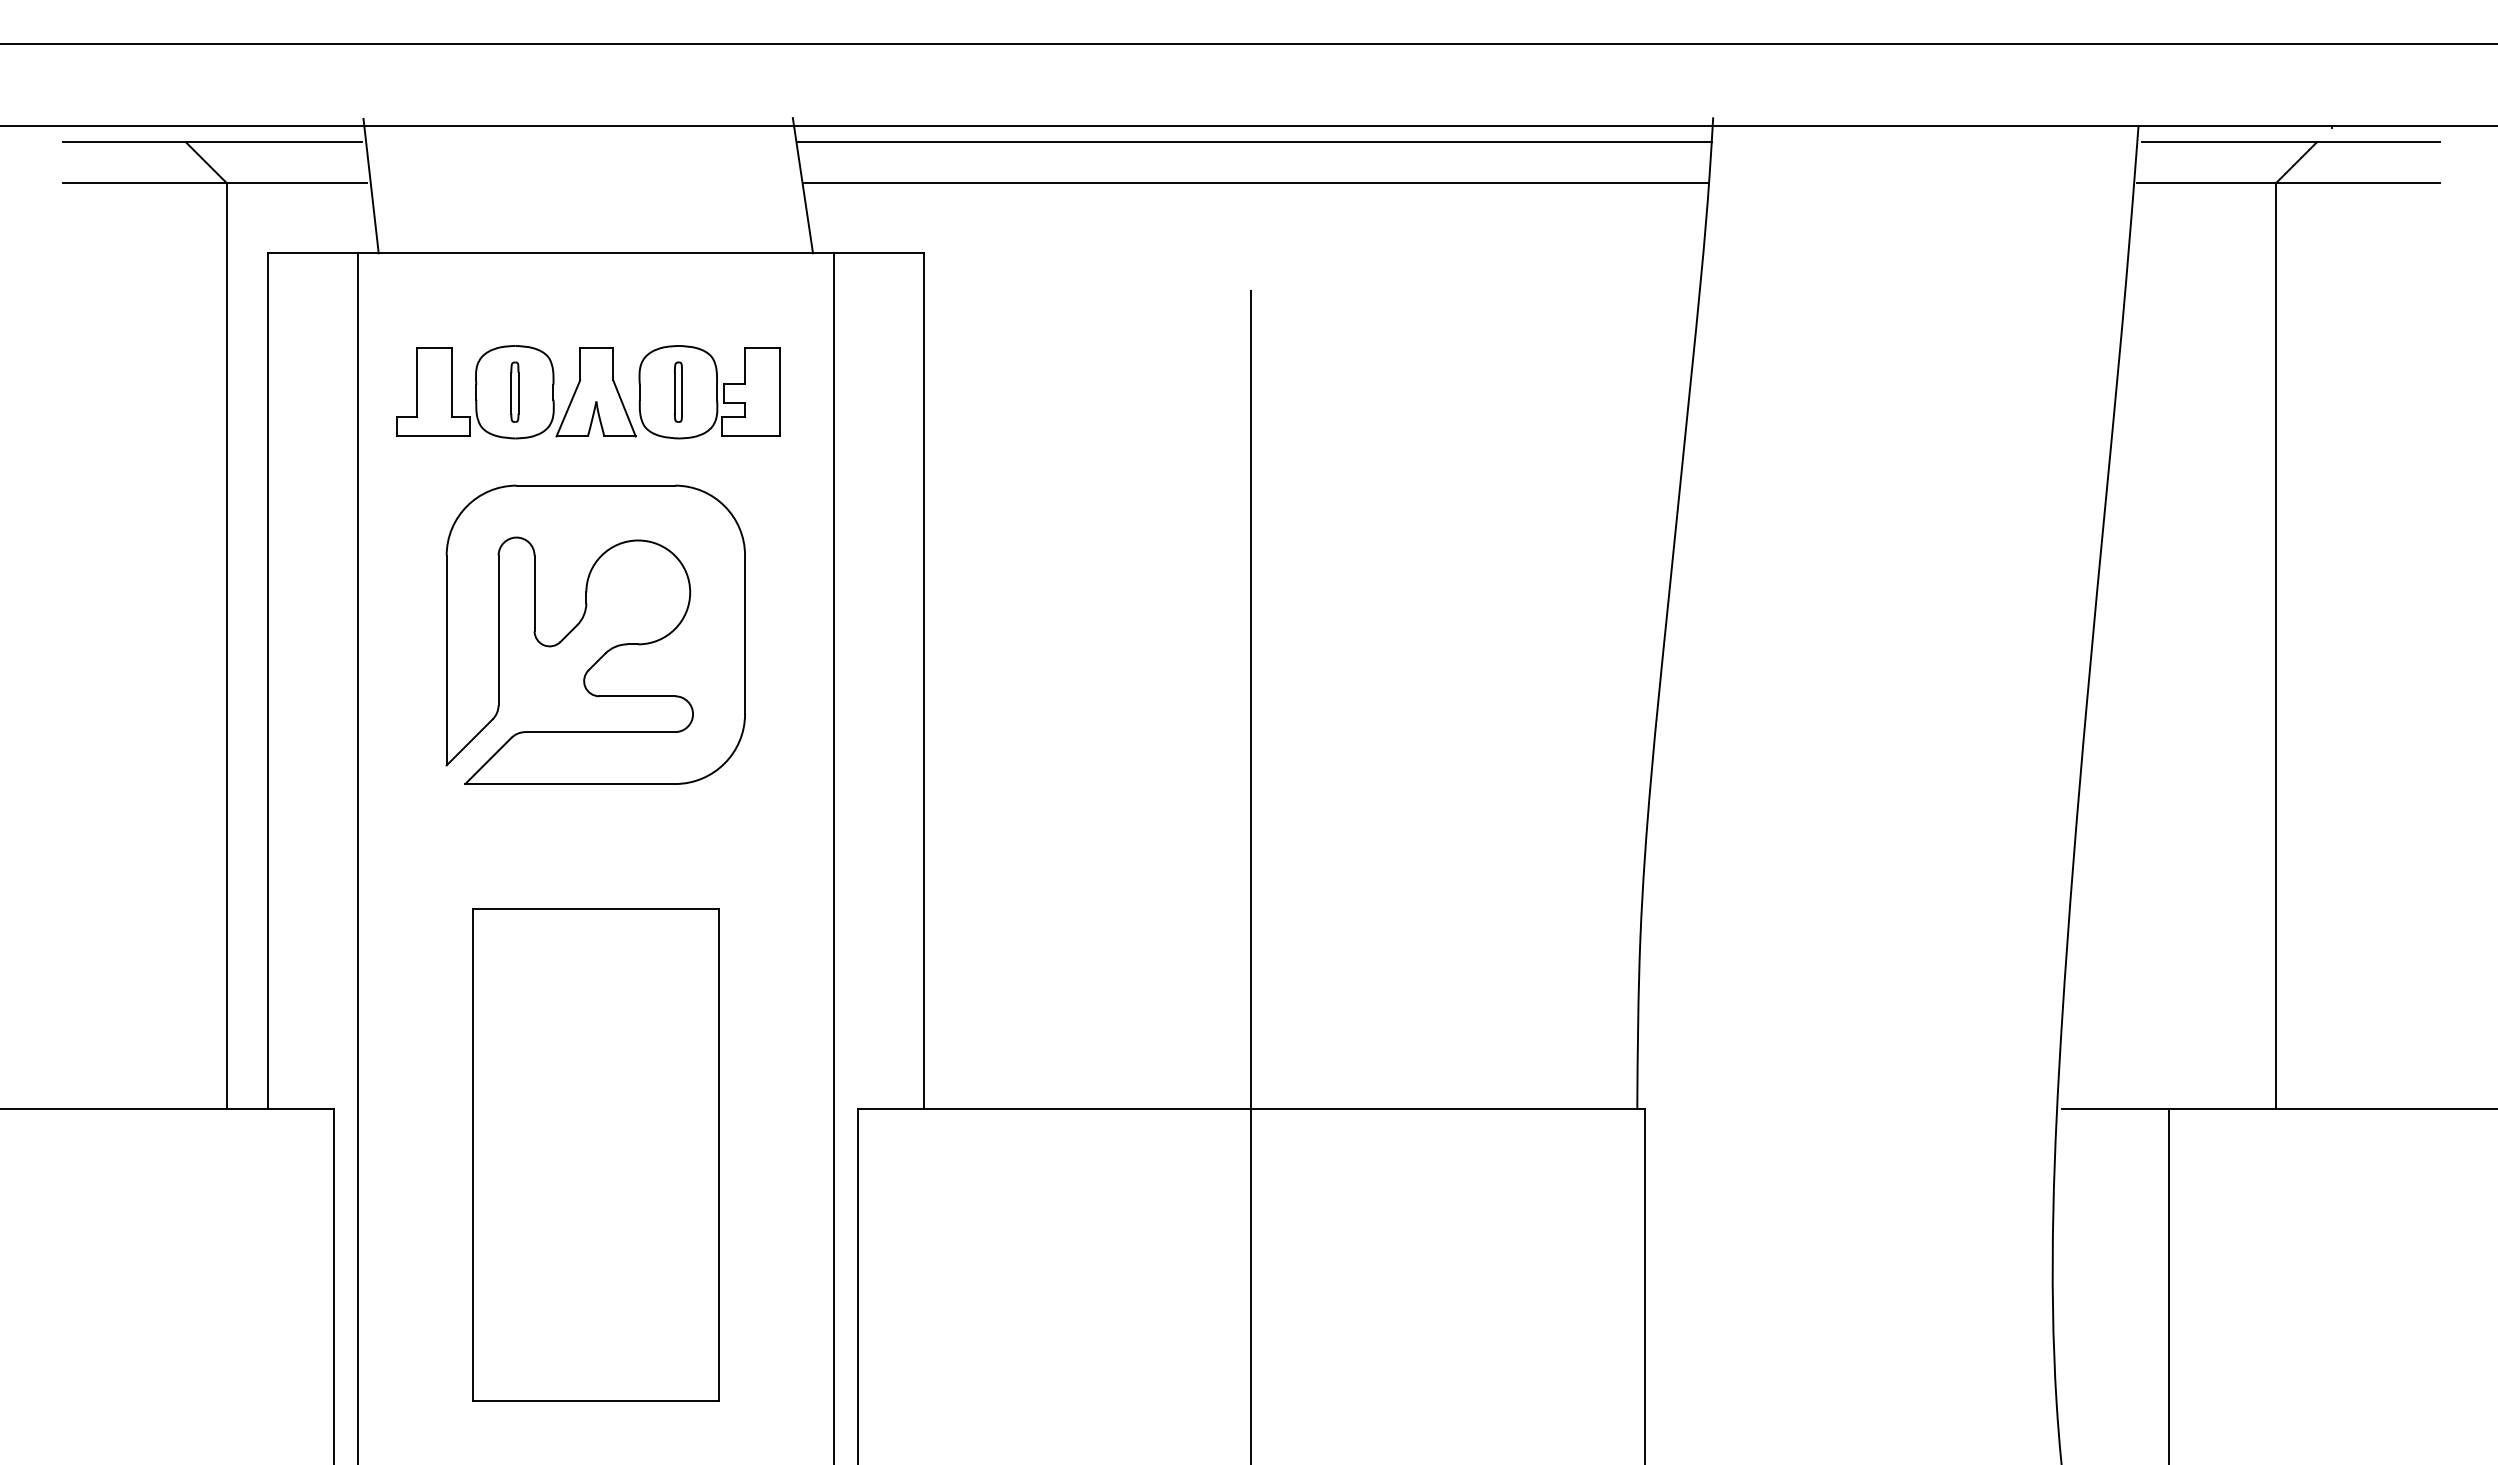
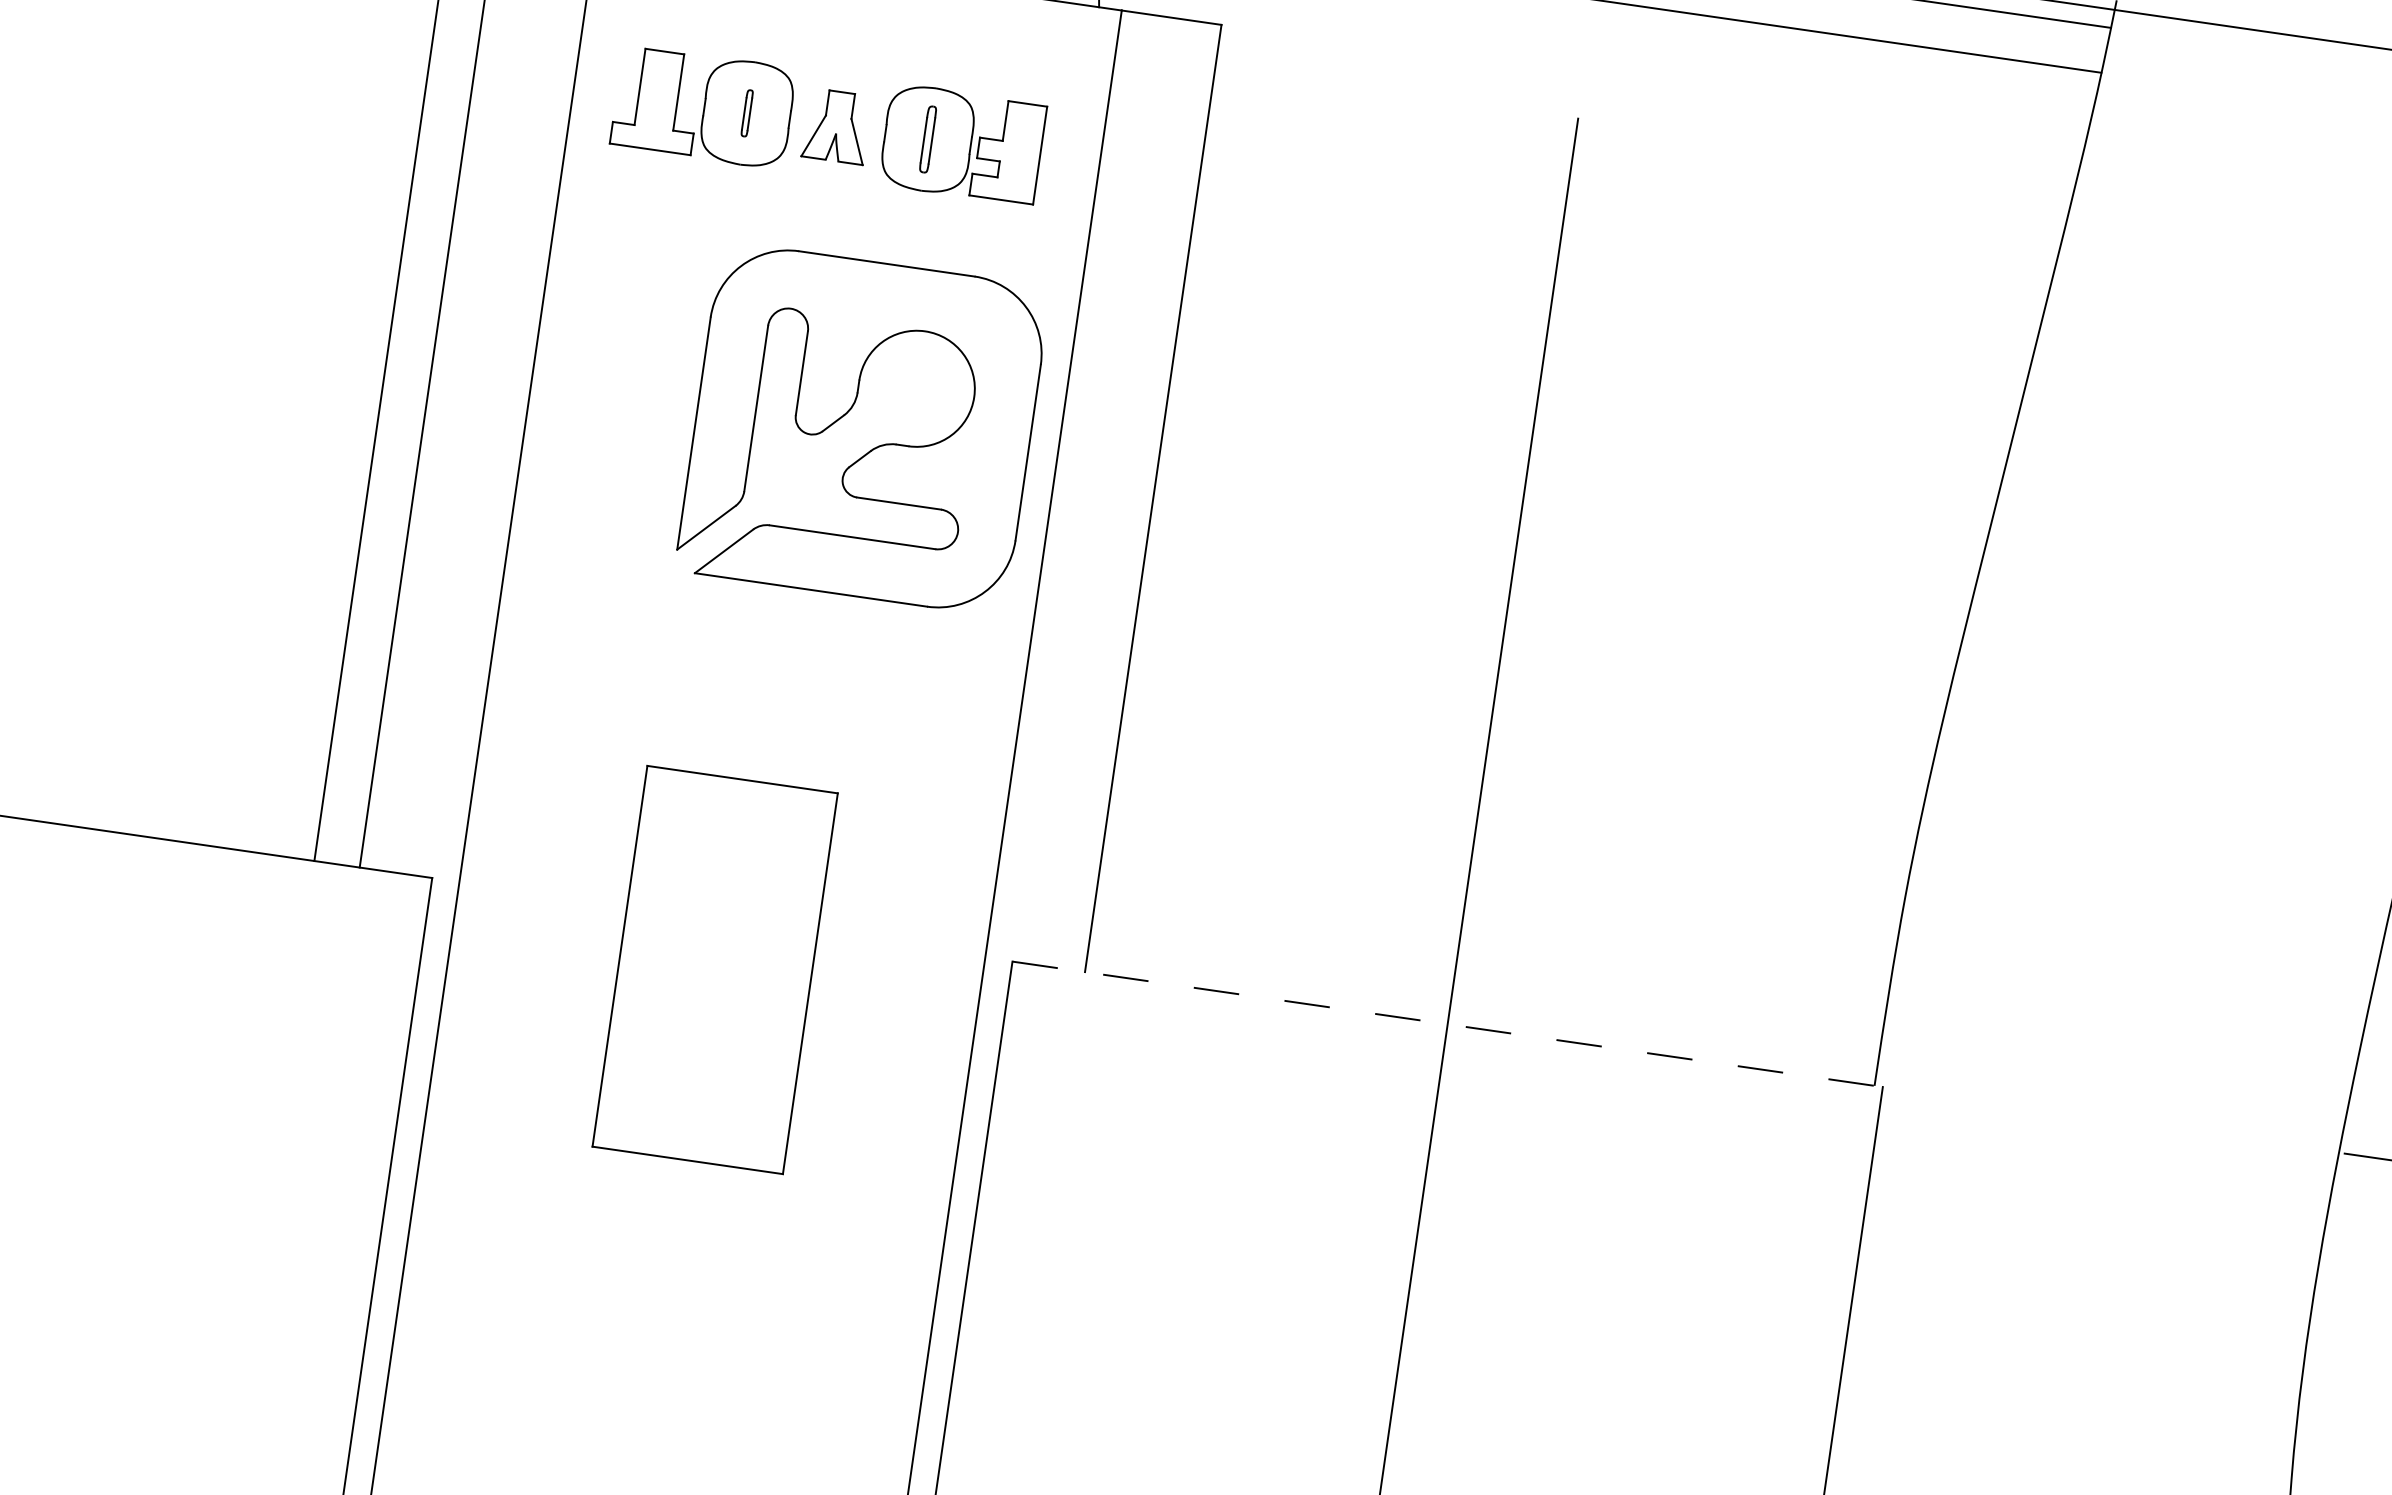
part: (514, 391) -> (746, 112), size x0.7
part: (595, 392) -> (836, 126), size x0.7
part: (580, 623) -> (847, 413), moved
line: (1251, 1109) -> (1447, 1024), solid -> dashed
part: (595, 1154) -> (714, 969), size x0.7

